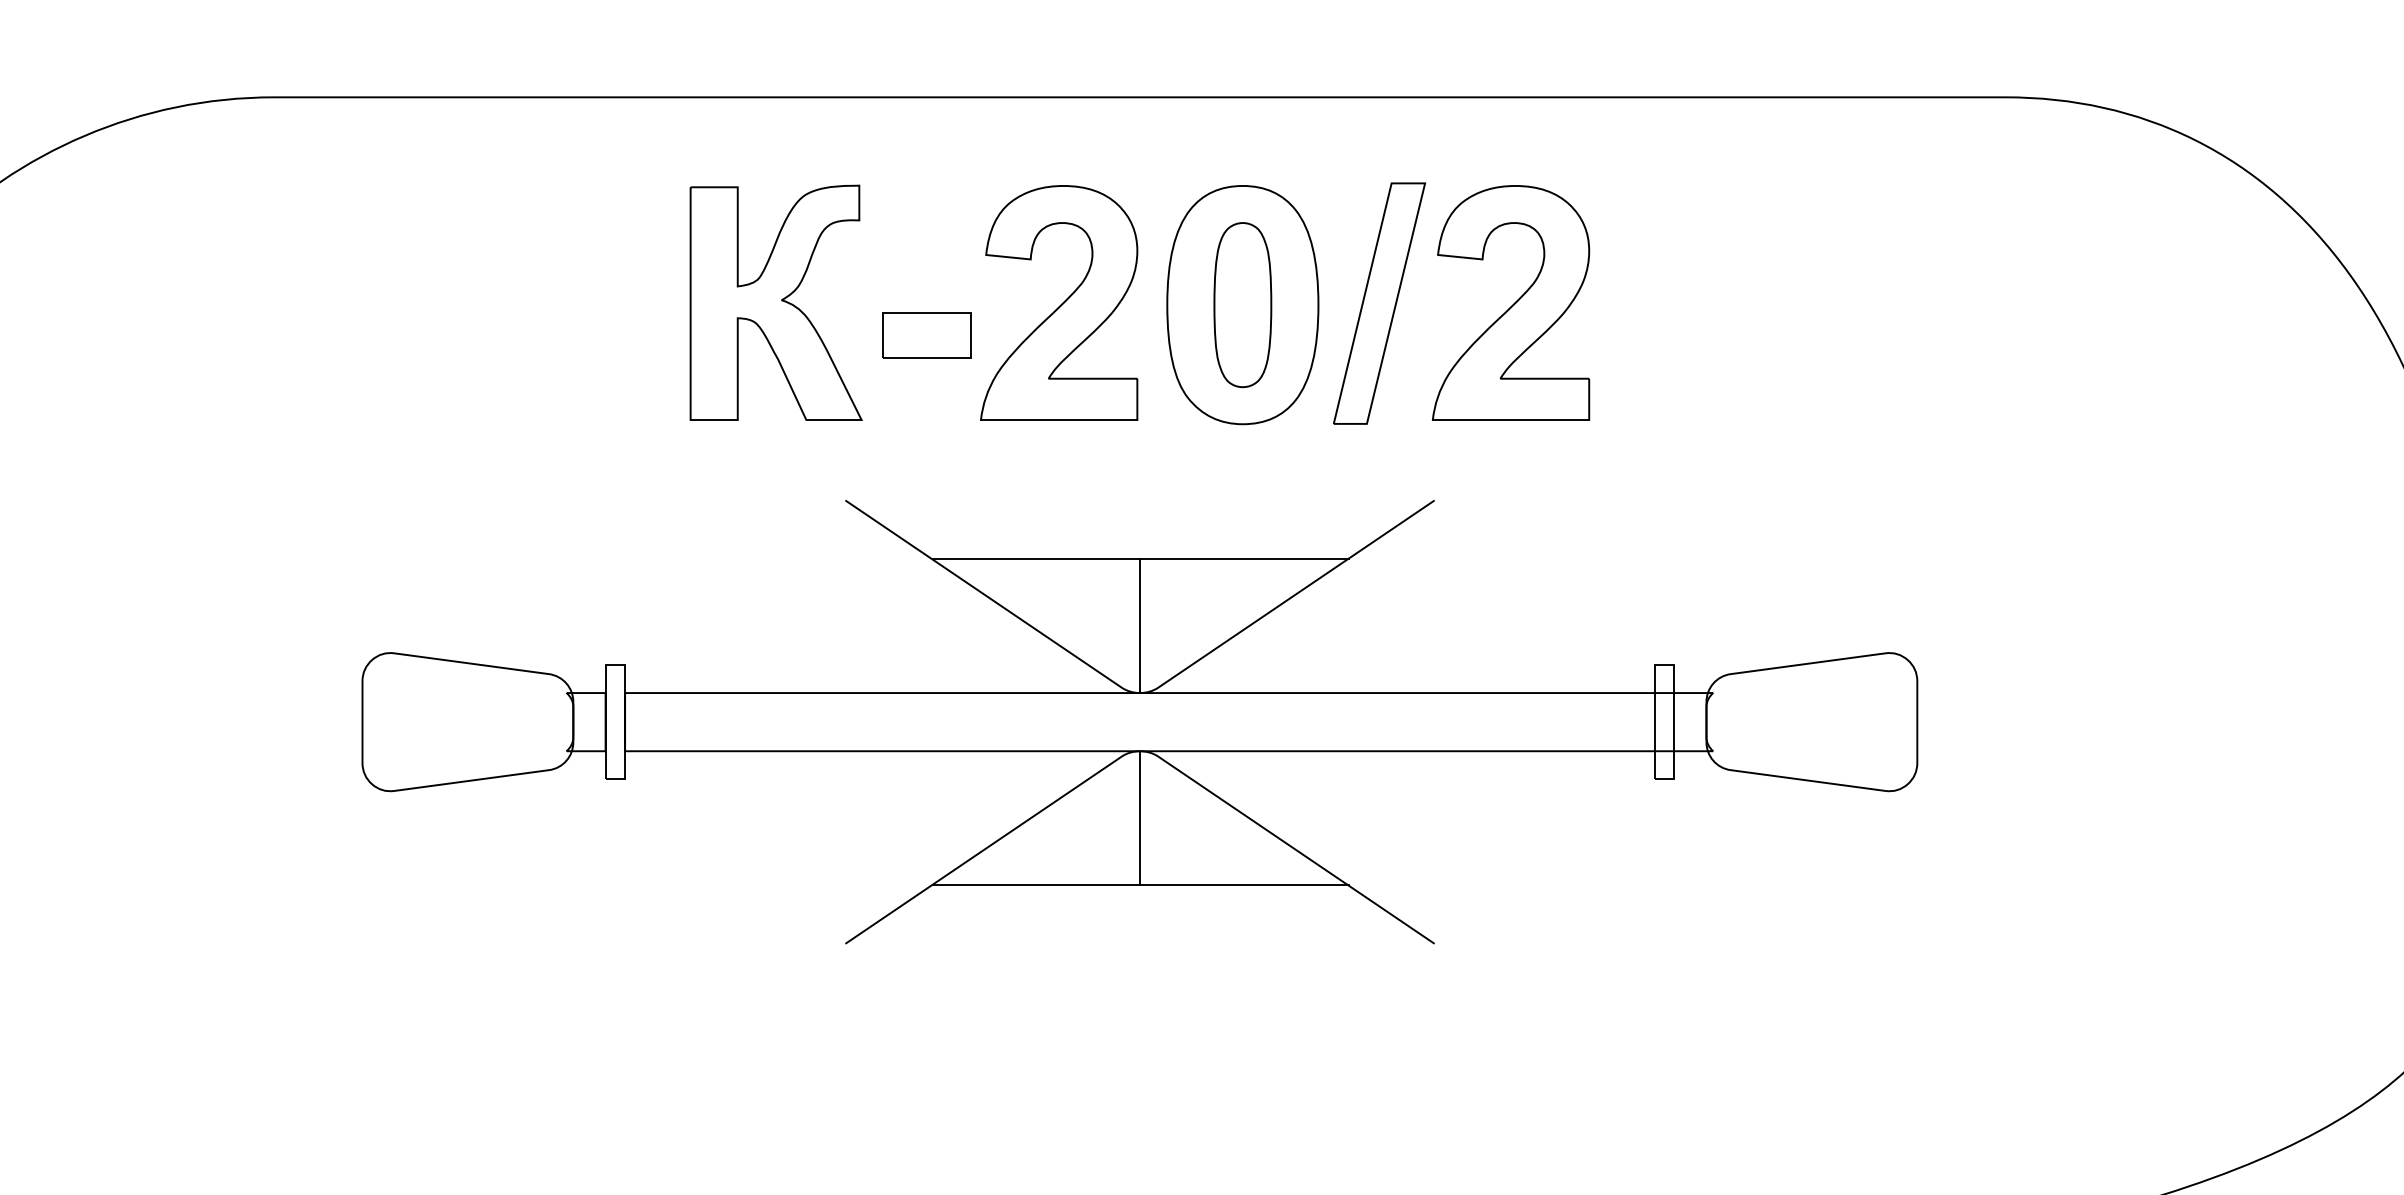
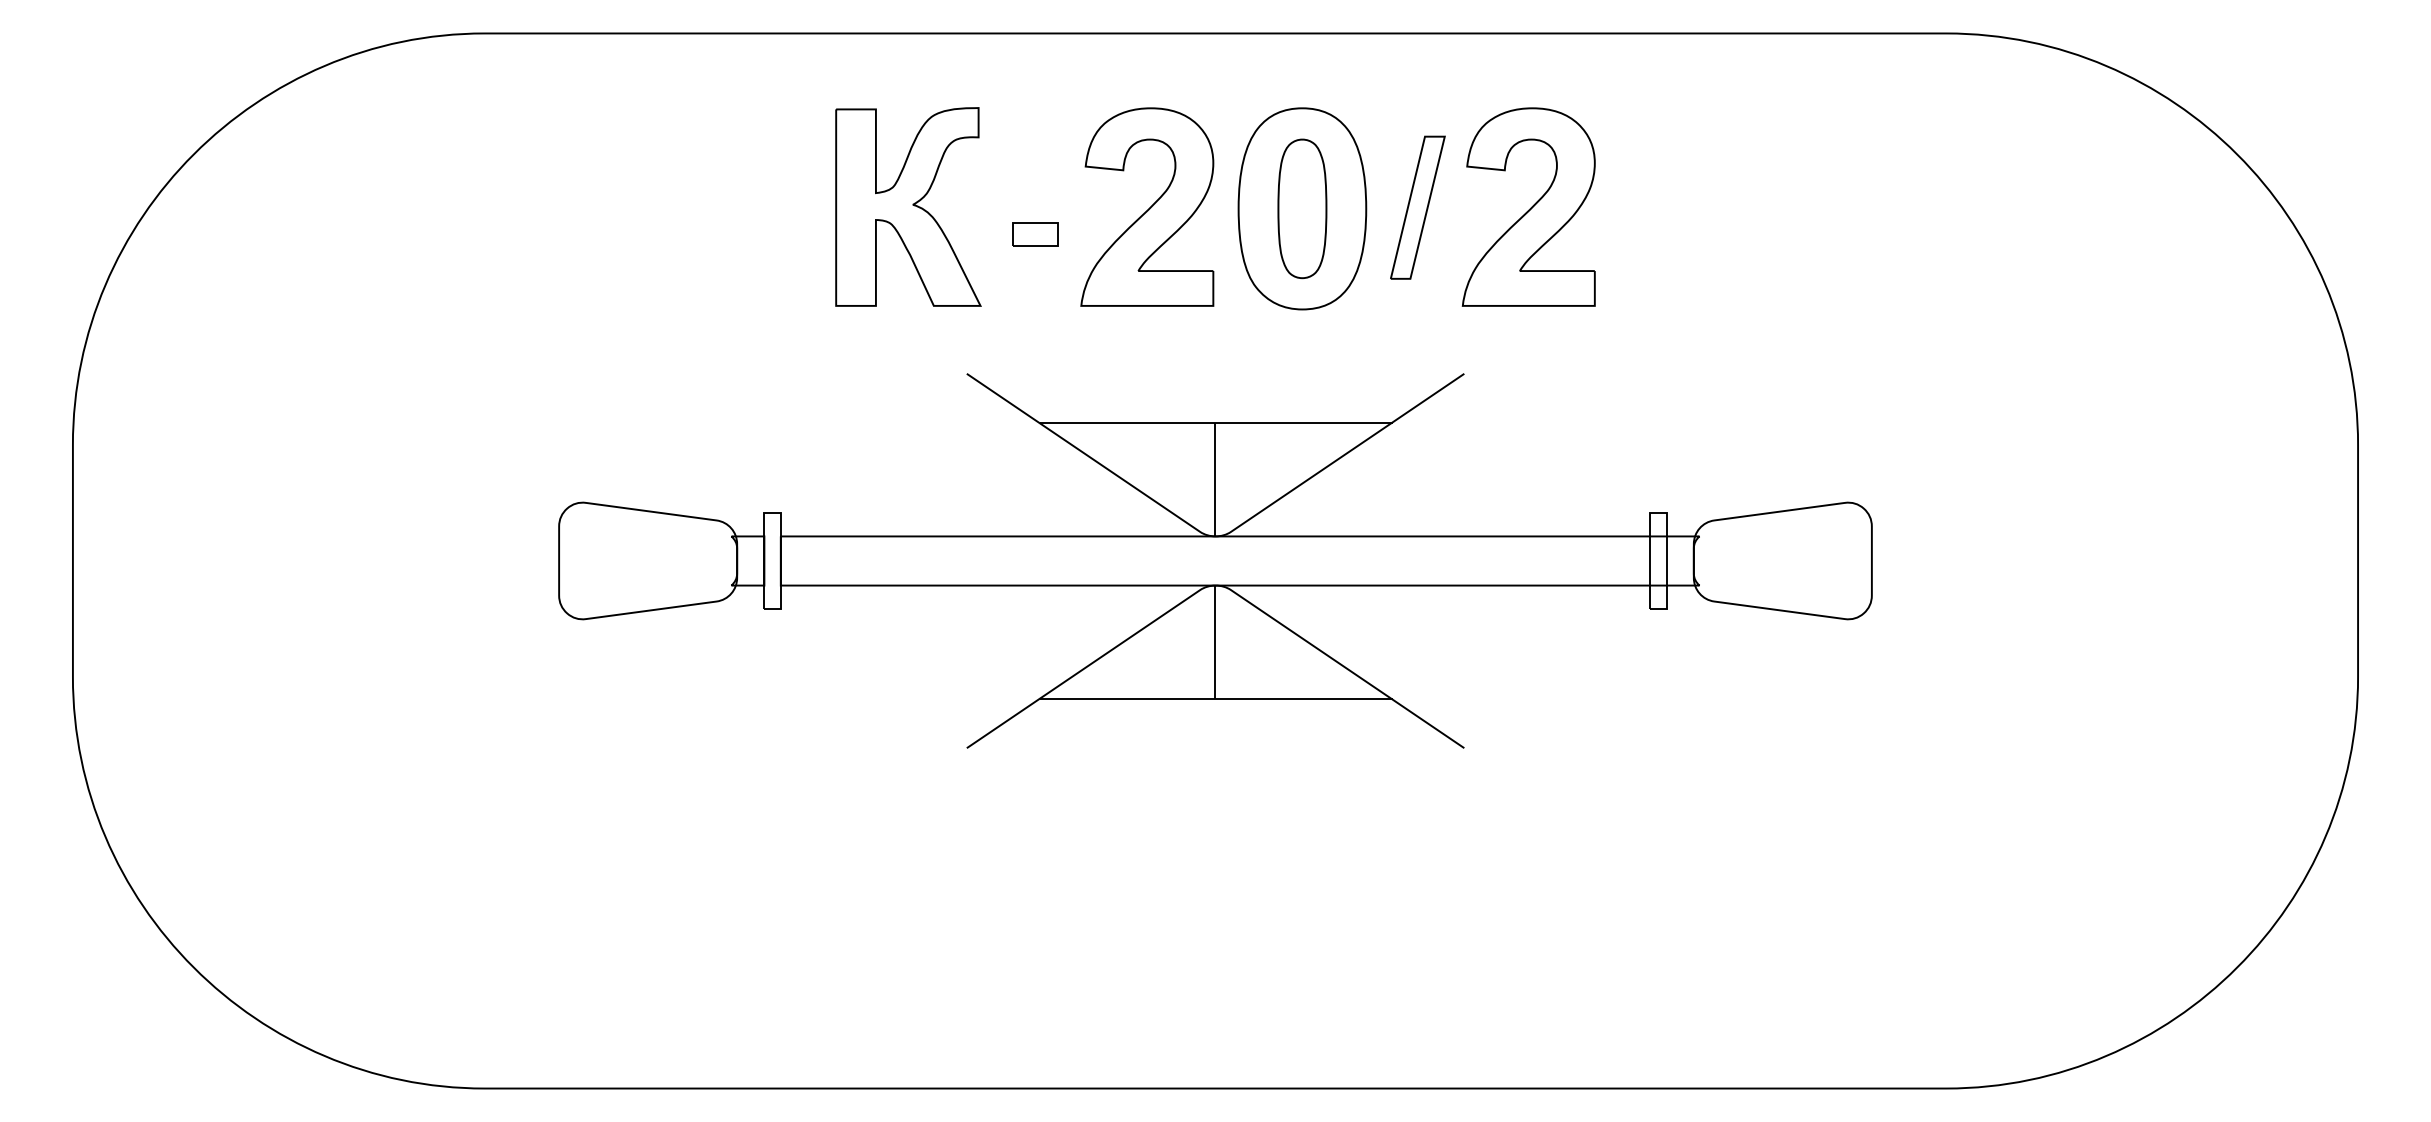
part: (1379, 303) -> (1417, 207), size x0.7
part: (926, 335) -> (1035, 234), size x0.6

